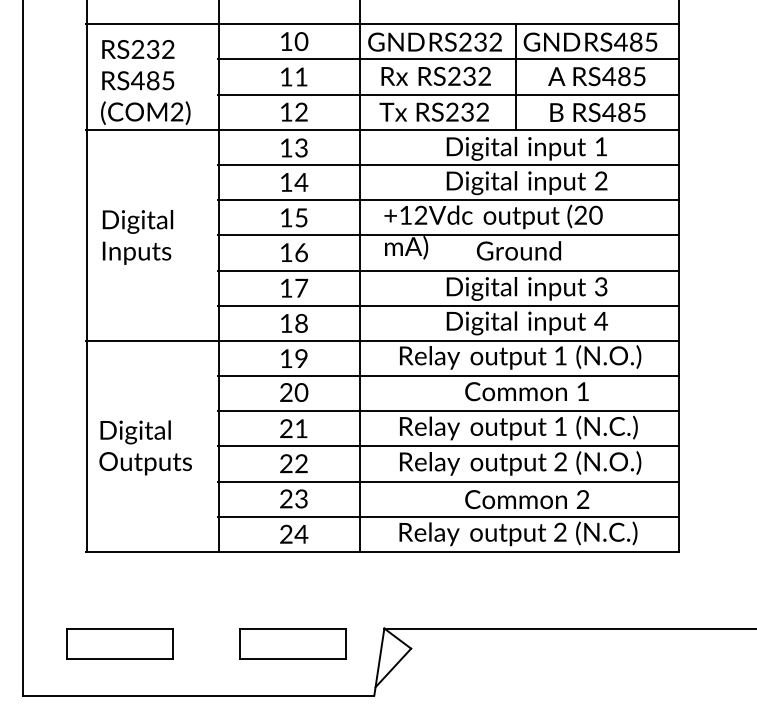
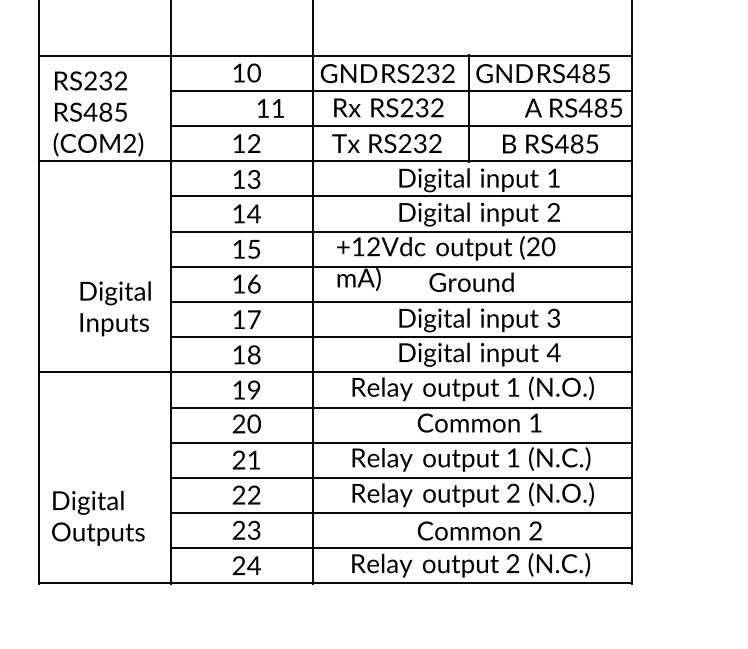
text: (294, 76) -> (271, 107), moved
text: (596, 76) -> (573, 107), moved
text: (137, 237) -> (115, 308), moved
text: (145, 447) -> (98, 517), moved

